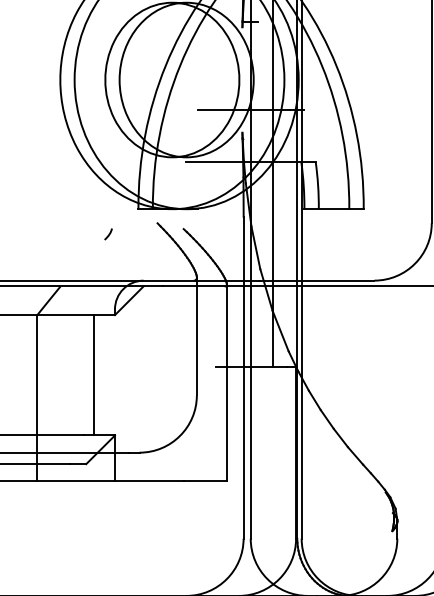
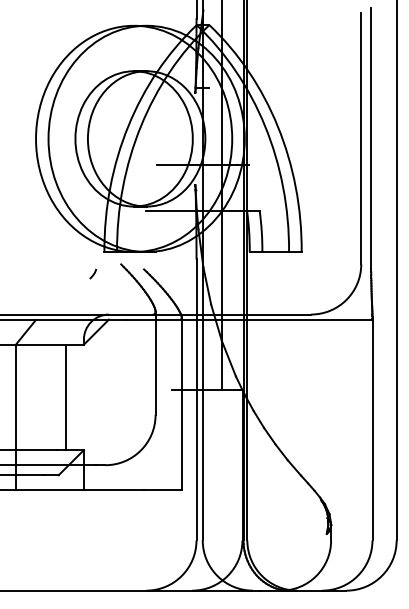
curve: (108, 233) -> (93, 273), moved

